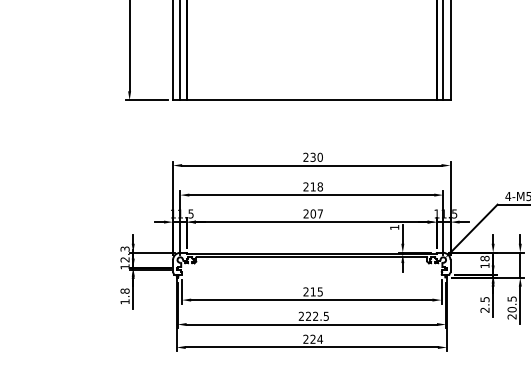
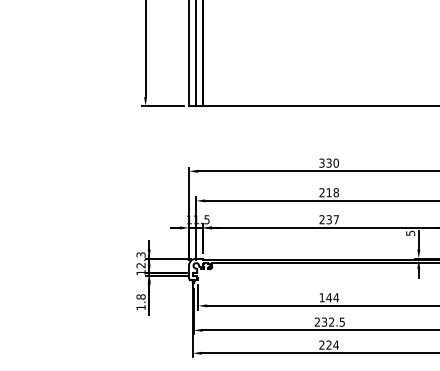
text: (305, 157) -> (321, 163), 230 -> 330
text: (313, 213) -> (329, 219), 207 -> 237
text: (394, 227) -> (410, 233), 1 -> 5
text: (313, 291) -> (329, 297), 215 -> 144
text: (308, 316) -> (324, 322), 222.5 -> 232.5

